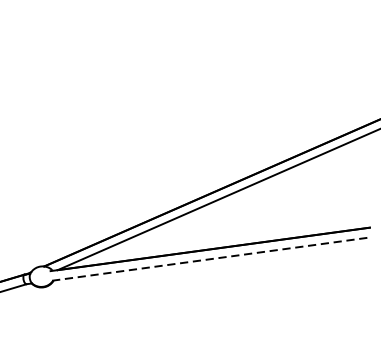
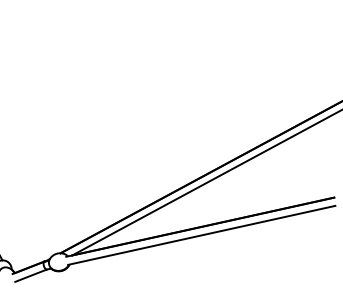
line: (210, 259) -> (201, 235), dashed -> solid

